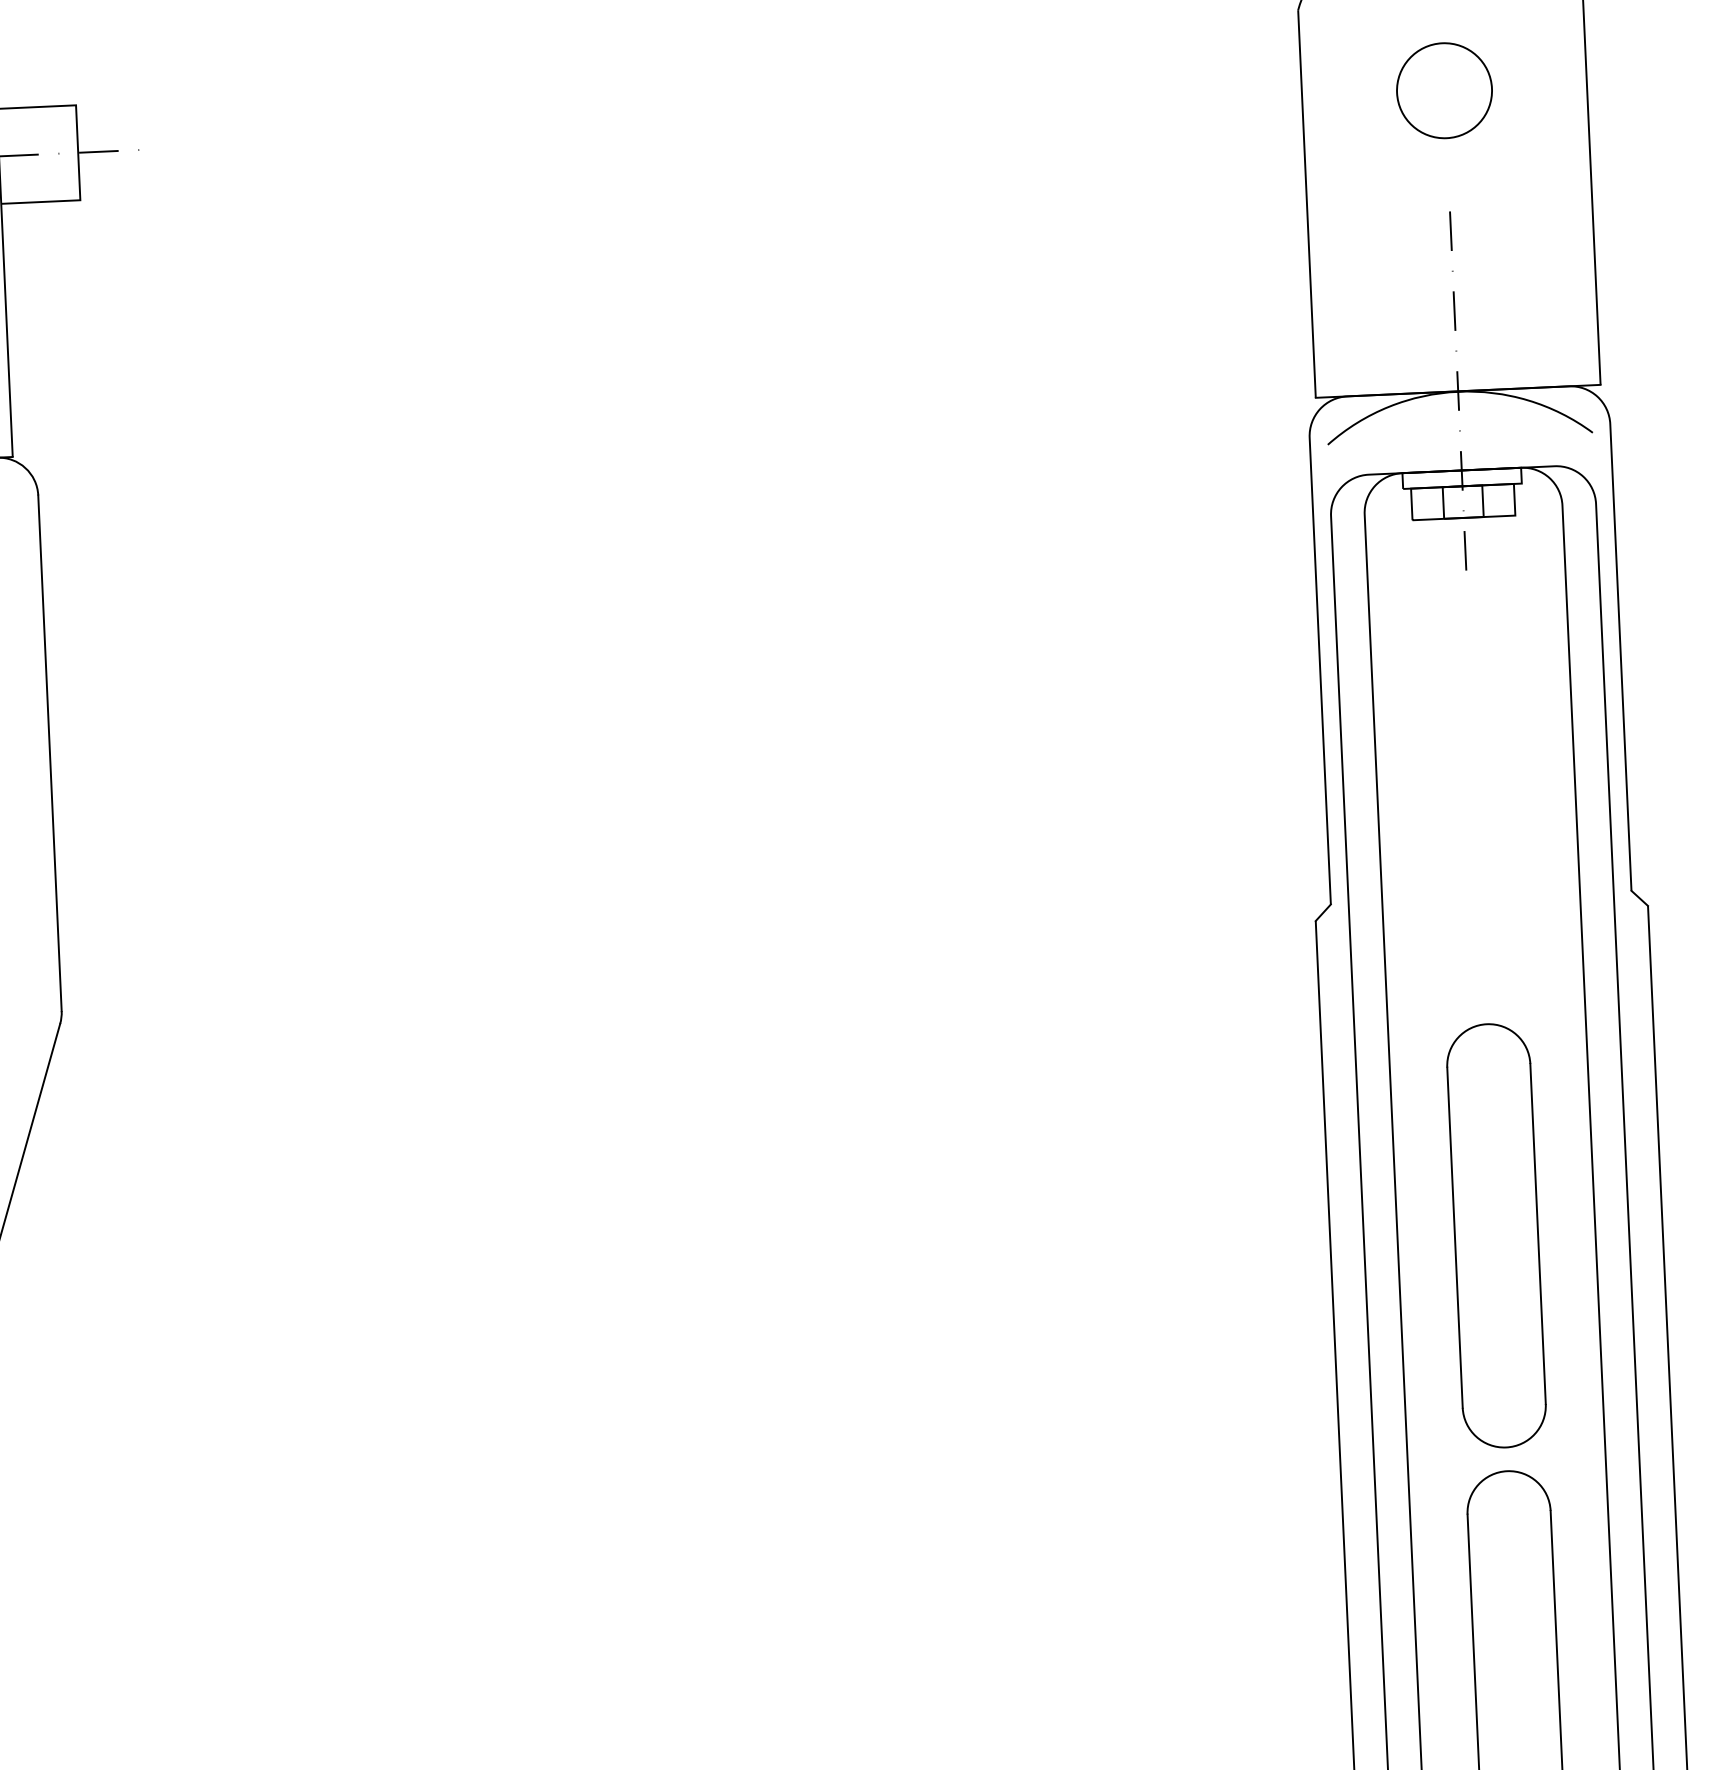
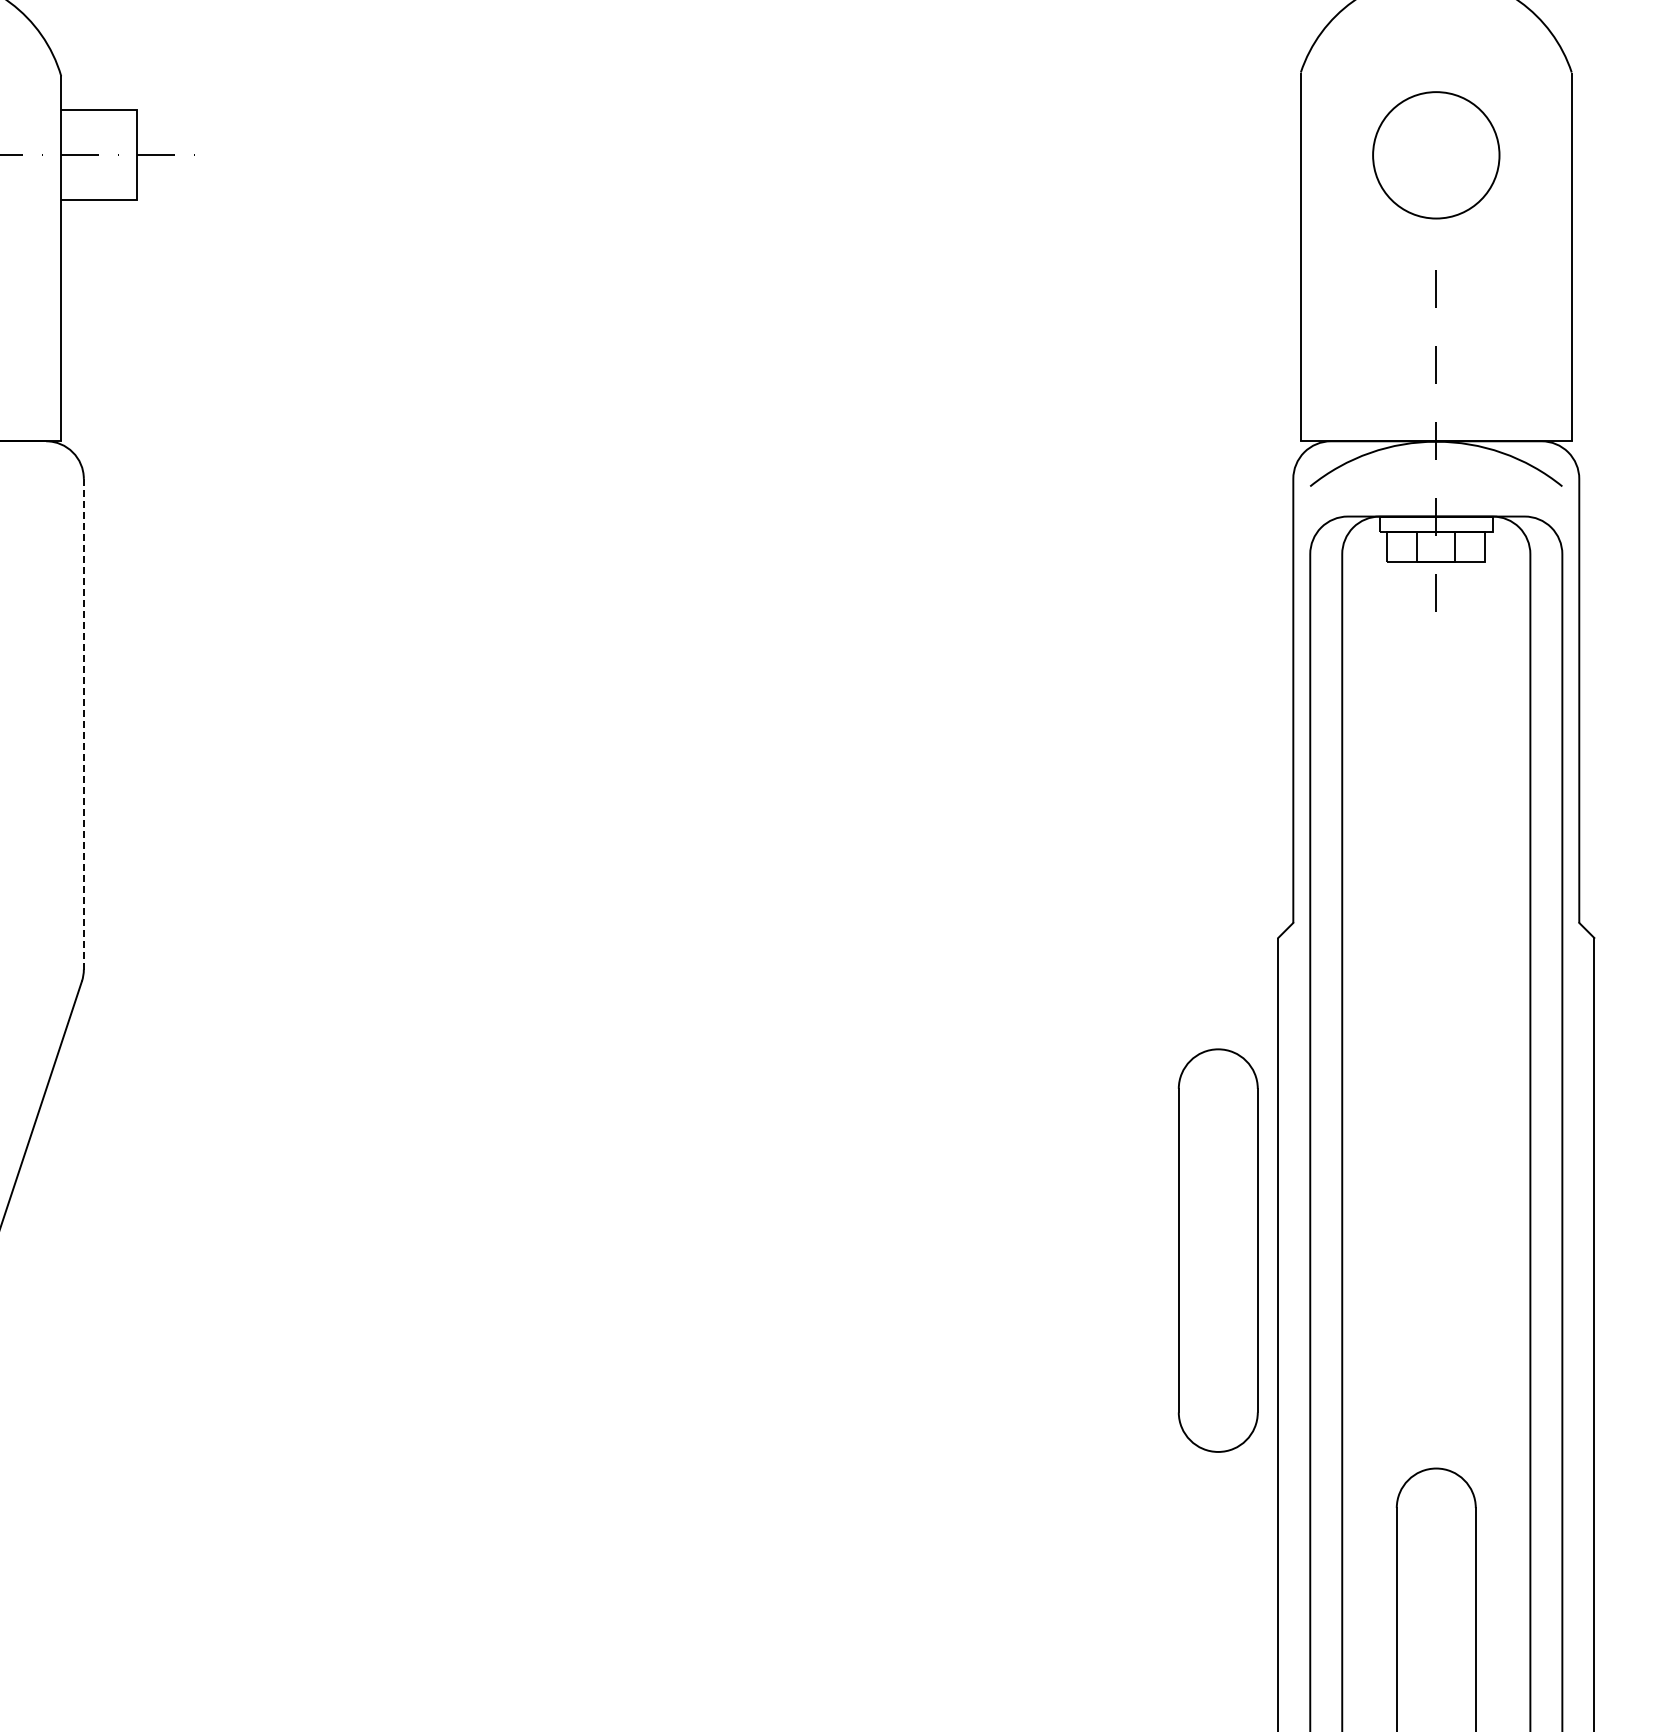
circle: (1444, 90) -> (1436, 155), size x1.4
line: (49, 753) -> (83, 724), solid -> dashed
part: (1495, 1235) -> (1217, 1250), moved

